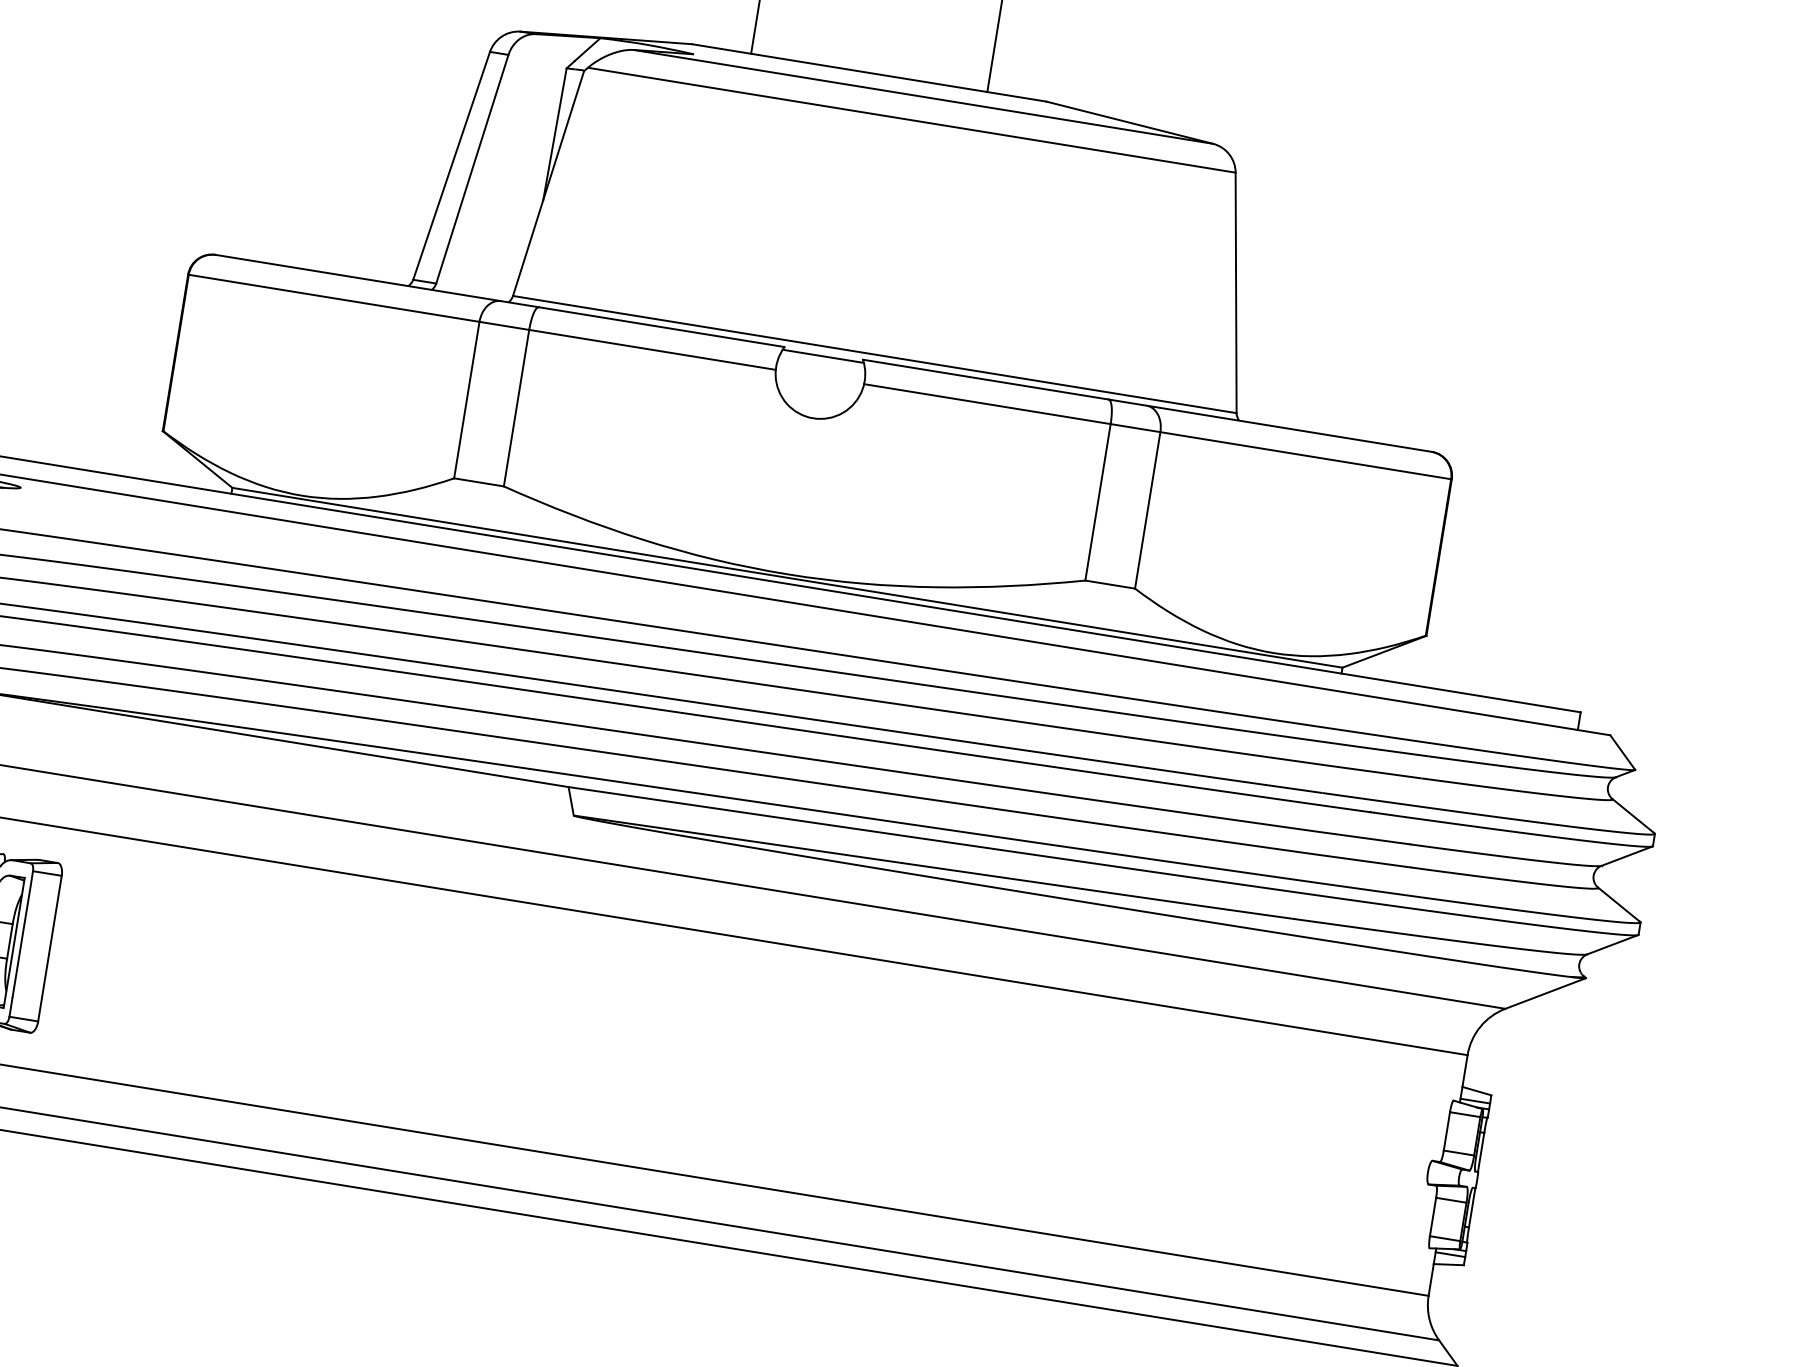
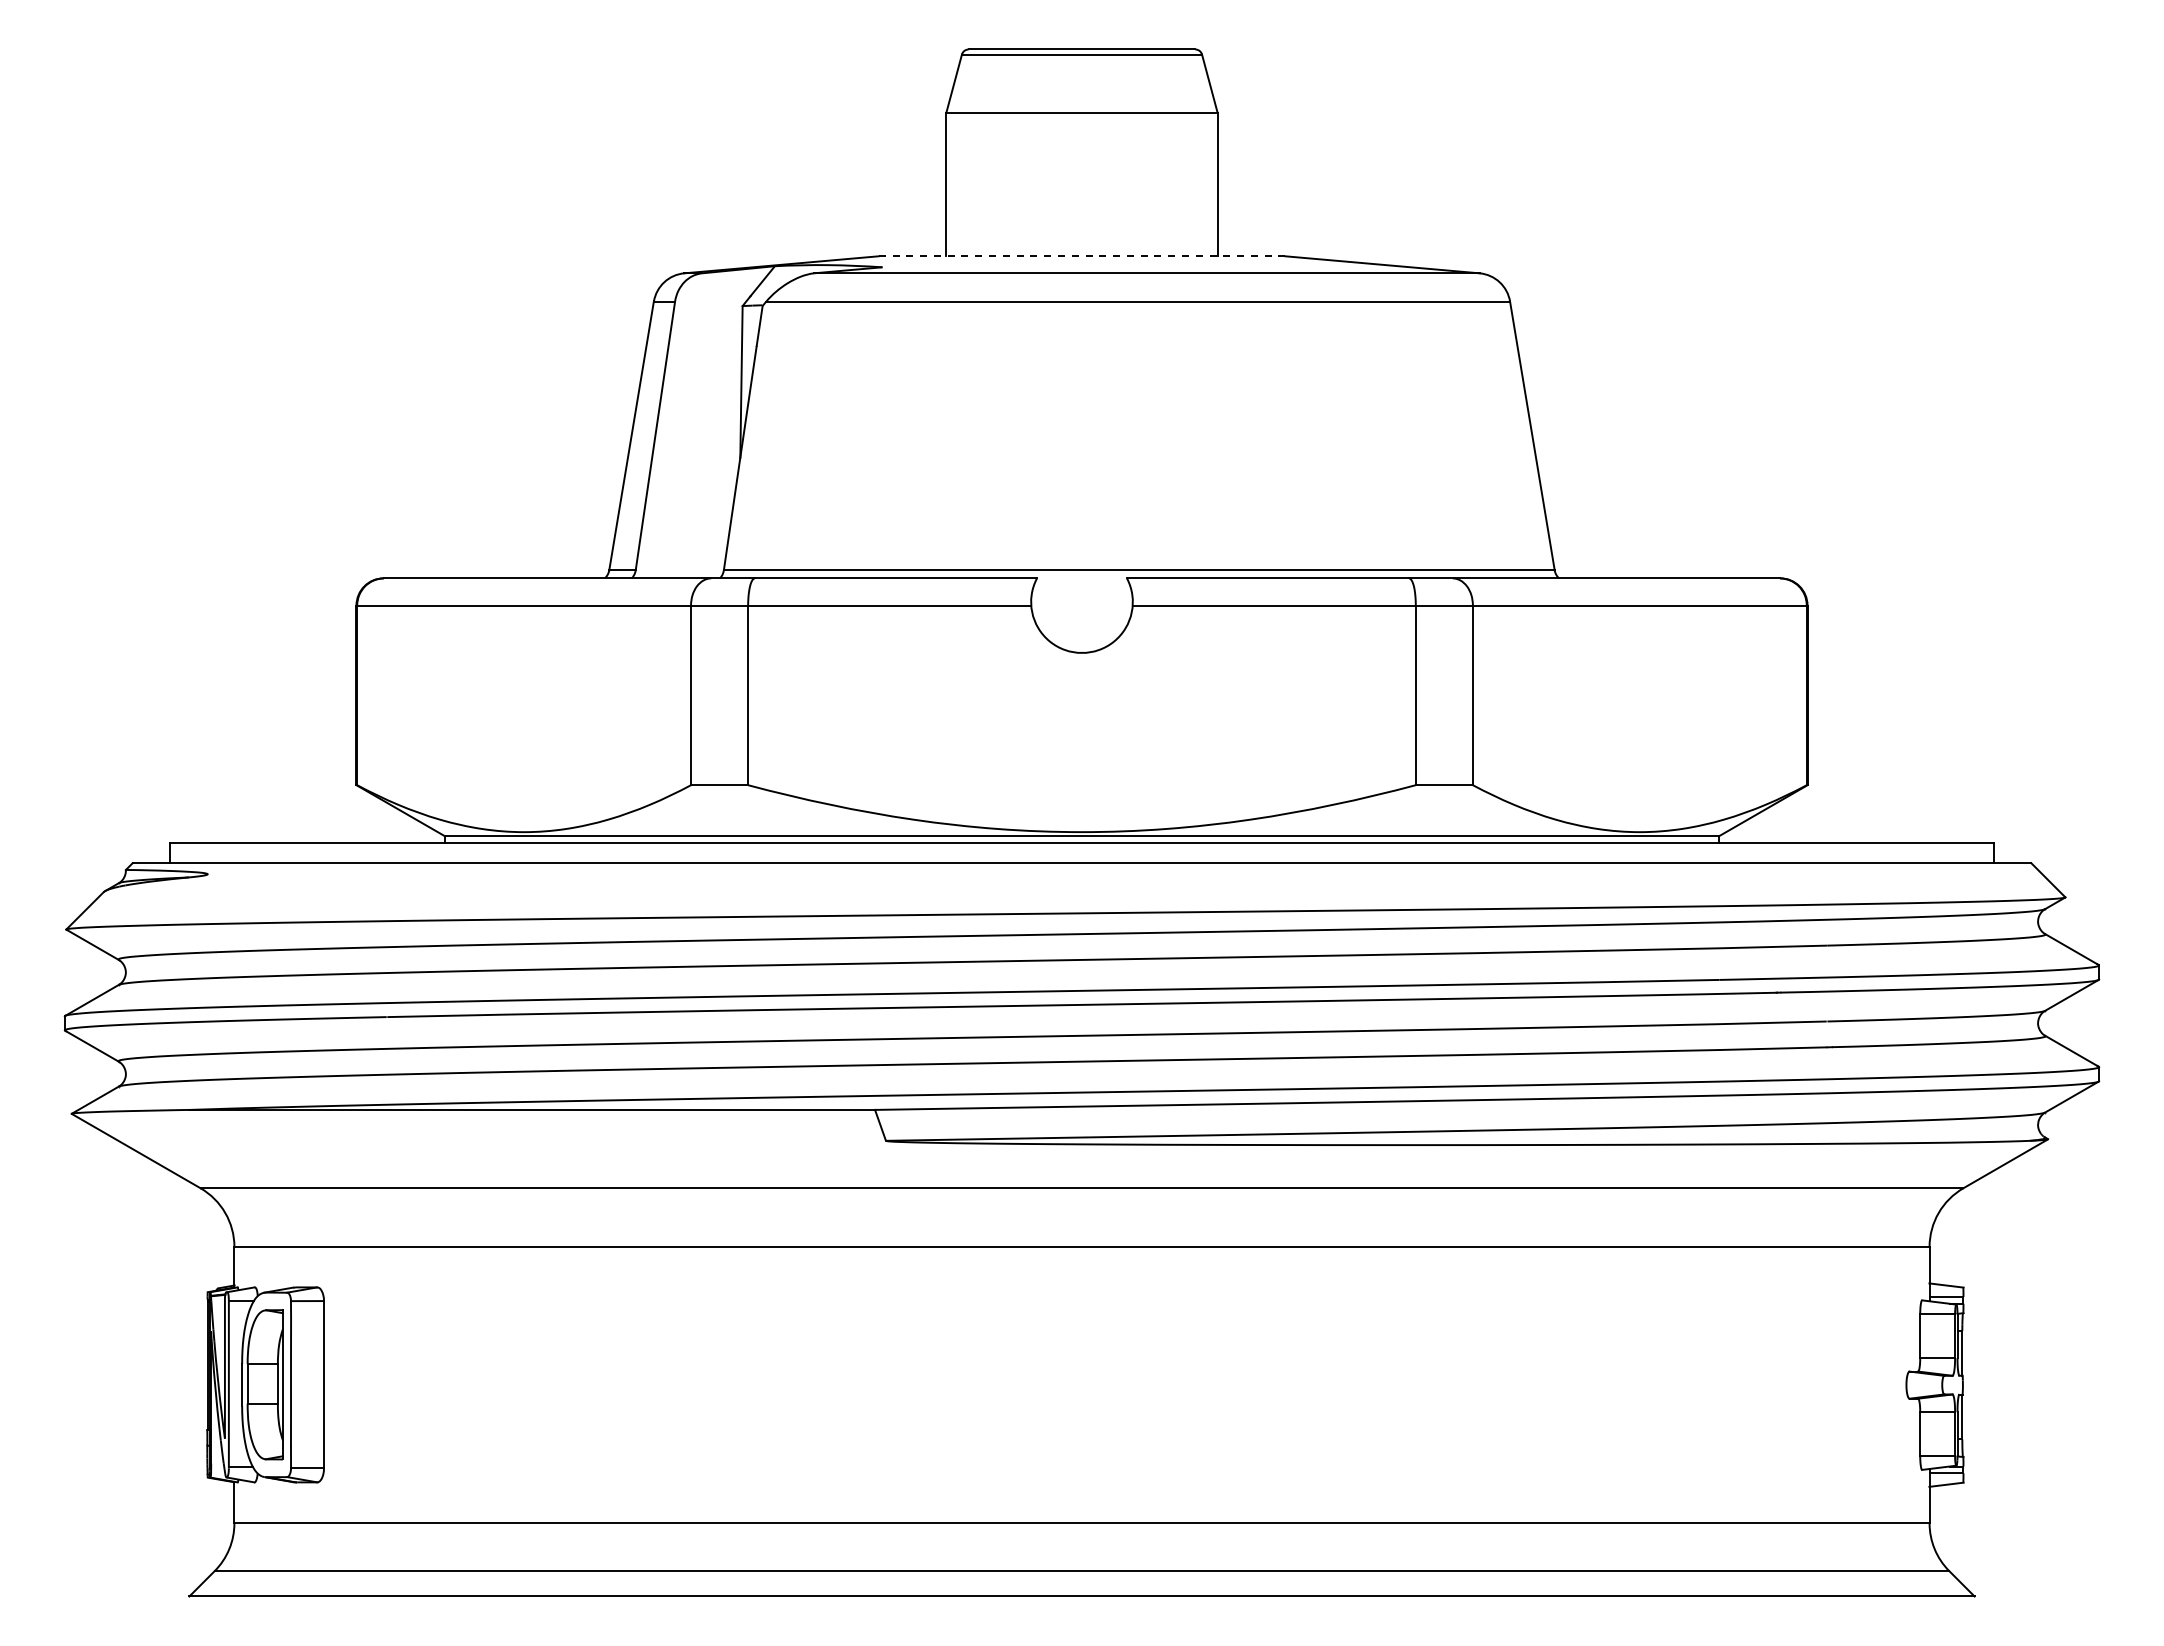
line: (869, 73) -> (1082, 256), solid -> dashed
line: (822, 356) -> (1081, 581), removed

